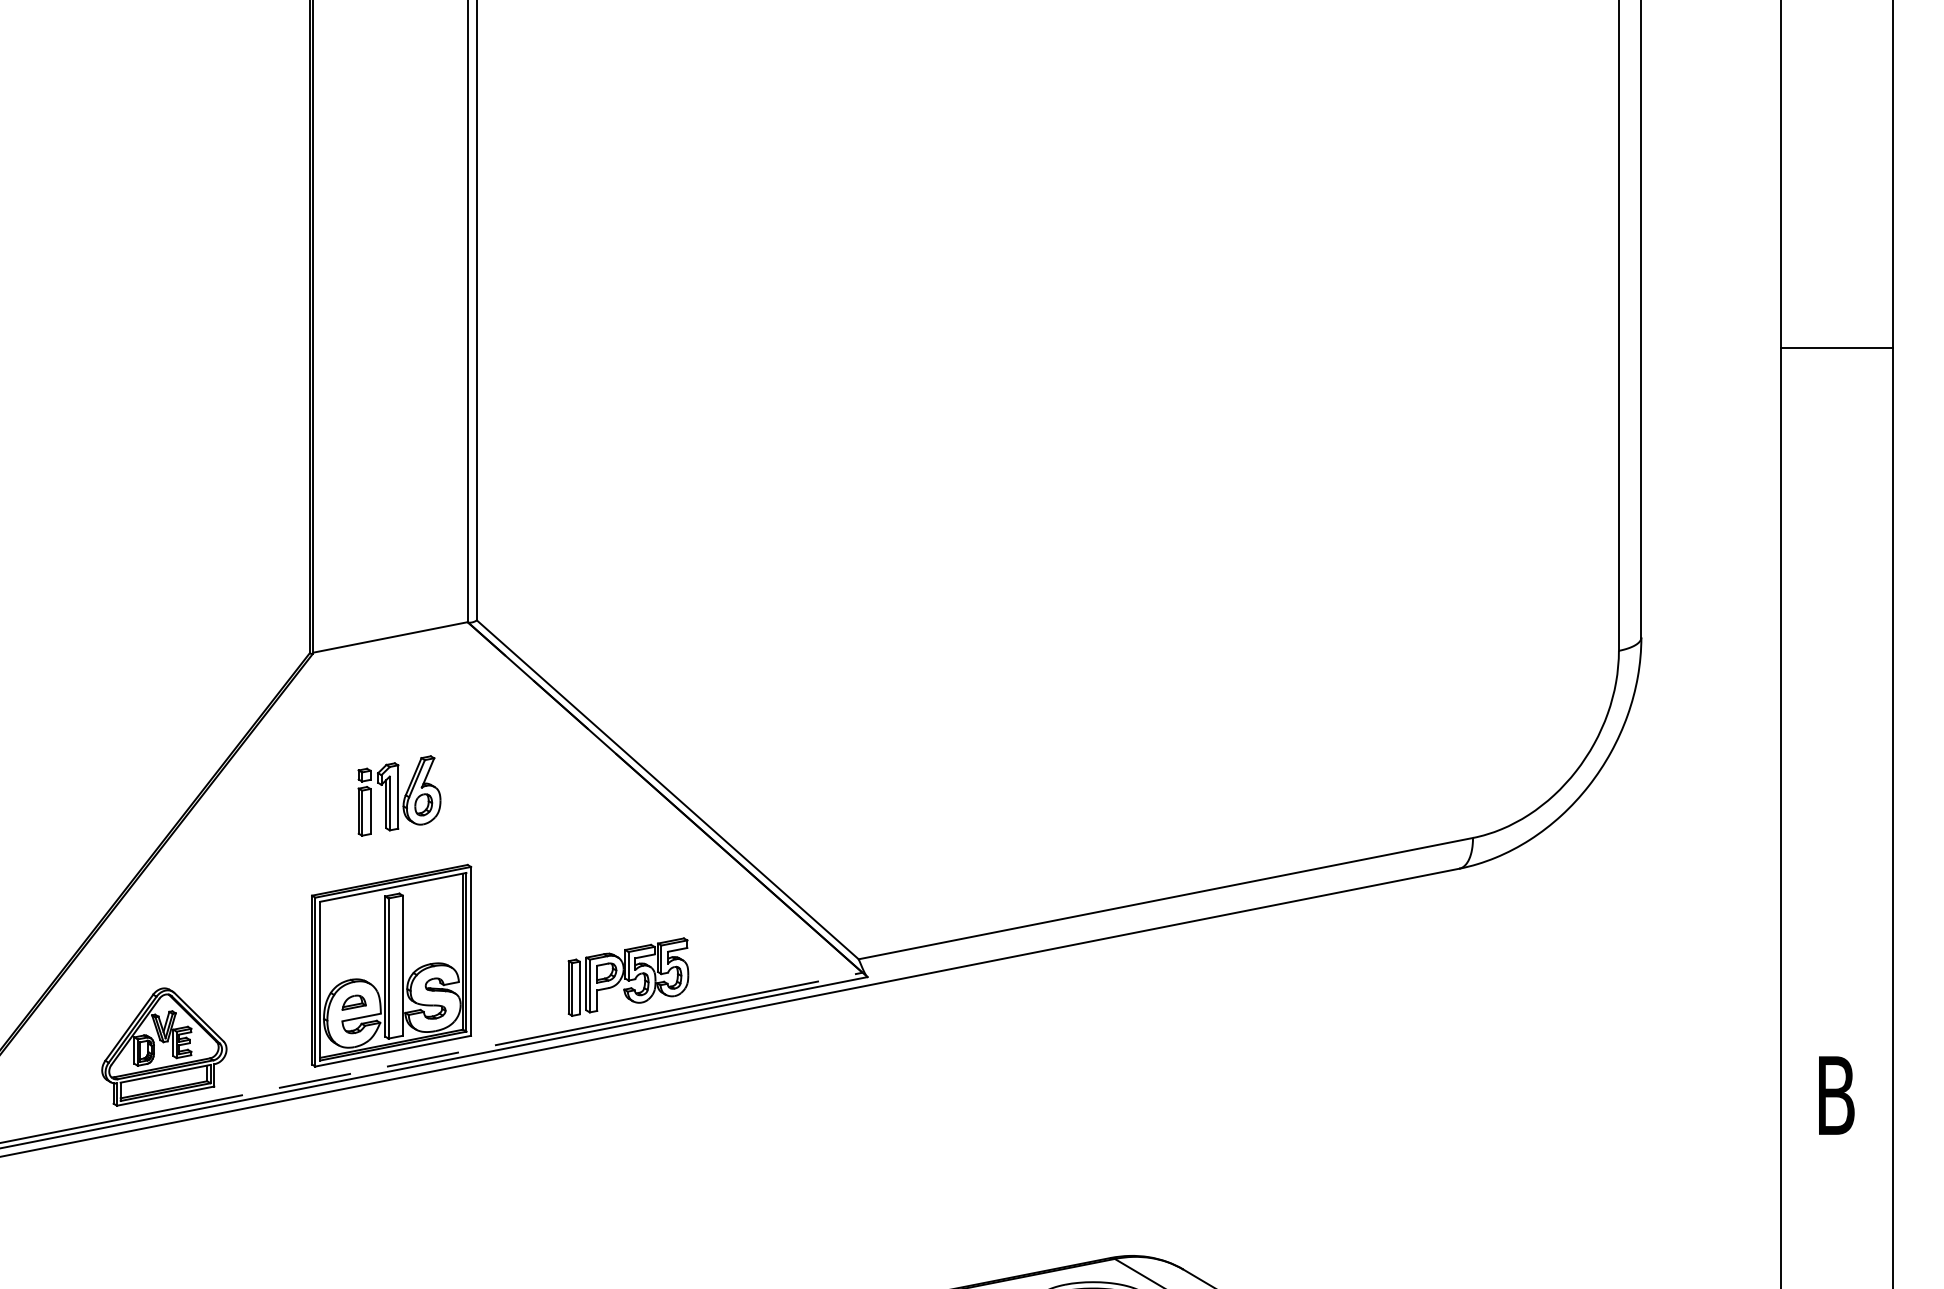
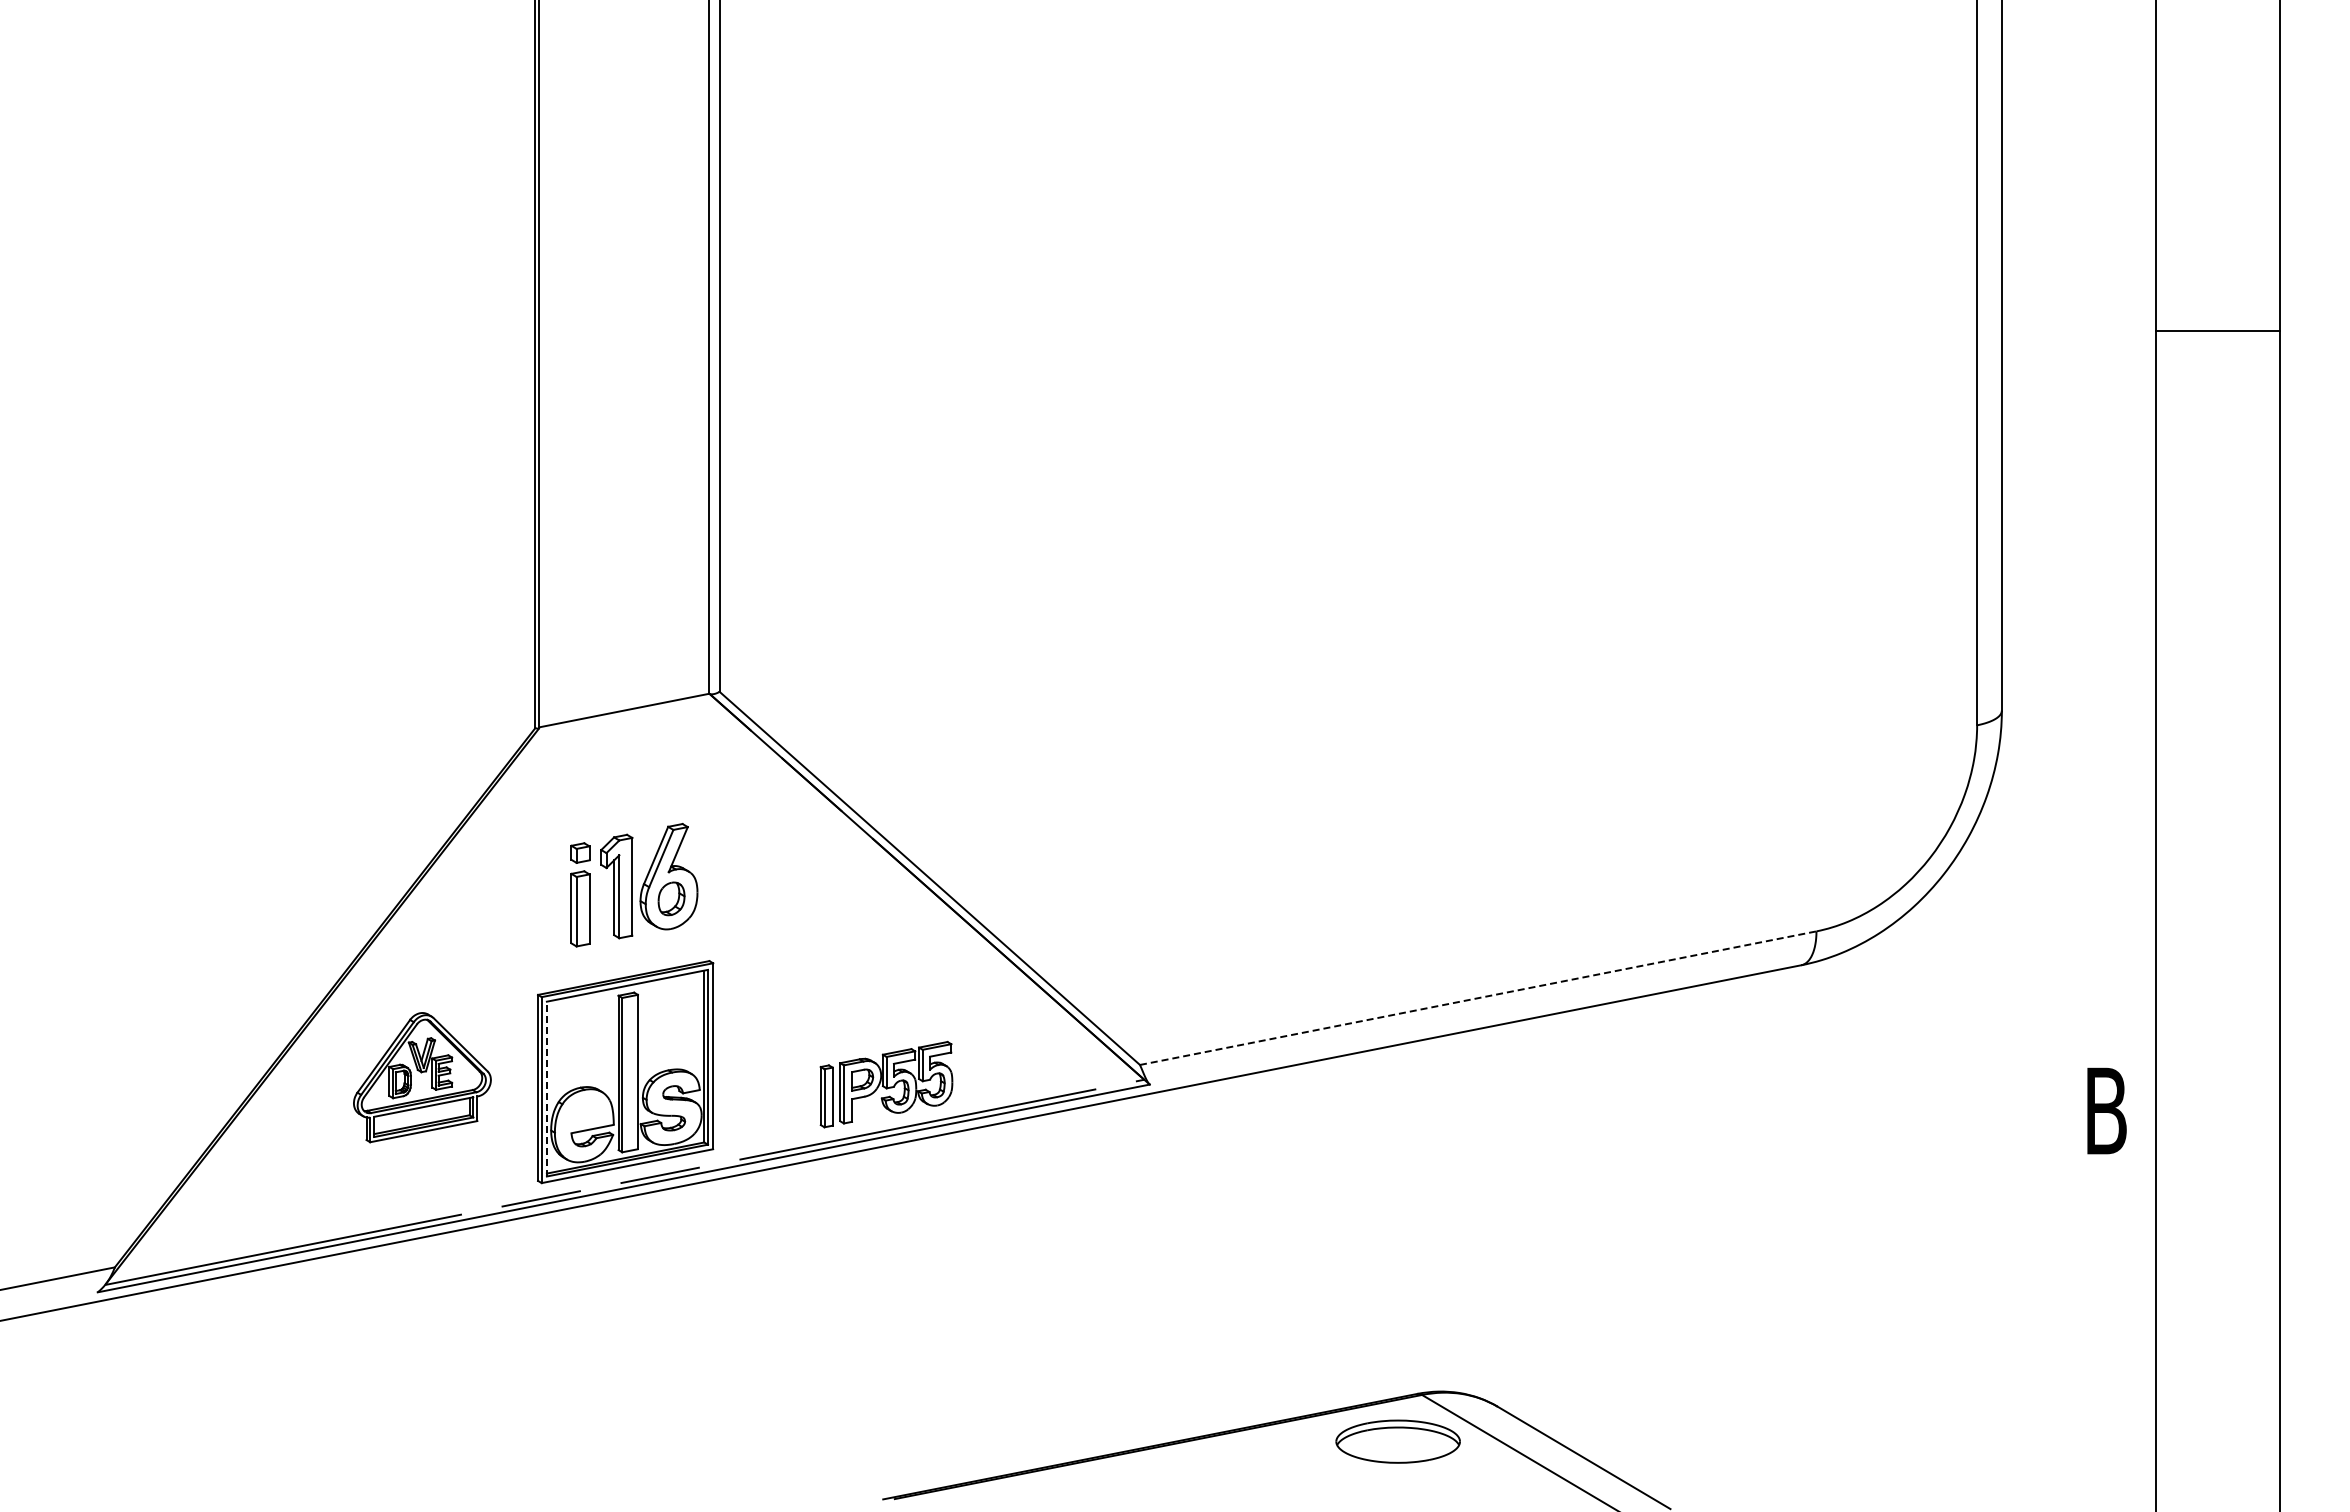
line: (1837, 348) -> (2217, 331), moved
part: (399, 795) -> (634, 884), size x1.4
line: (1166, 898) -> (1478, 998), solid -> dashed
line: (319, 980) -> (546, 1088), solid -> dashed
part: (354, 1002) -> (584, 1112), removed
part: (164, 1046) -> (422, 1077), moved
text: (1836, 1095) -> (2106, 1110), moved

